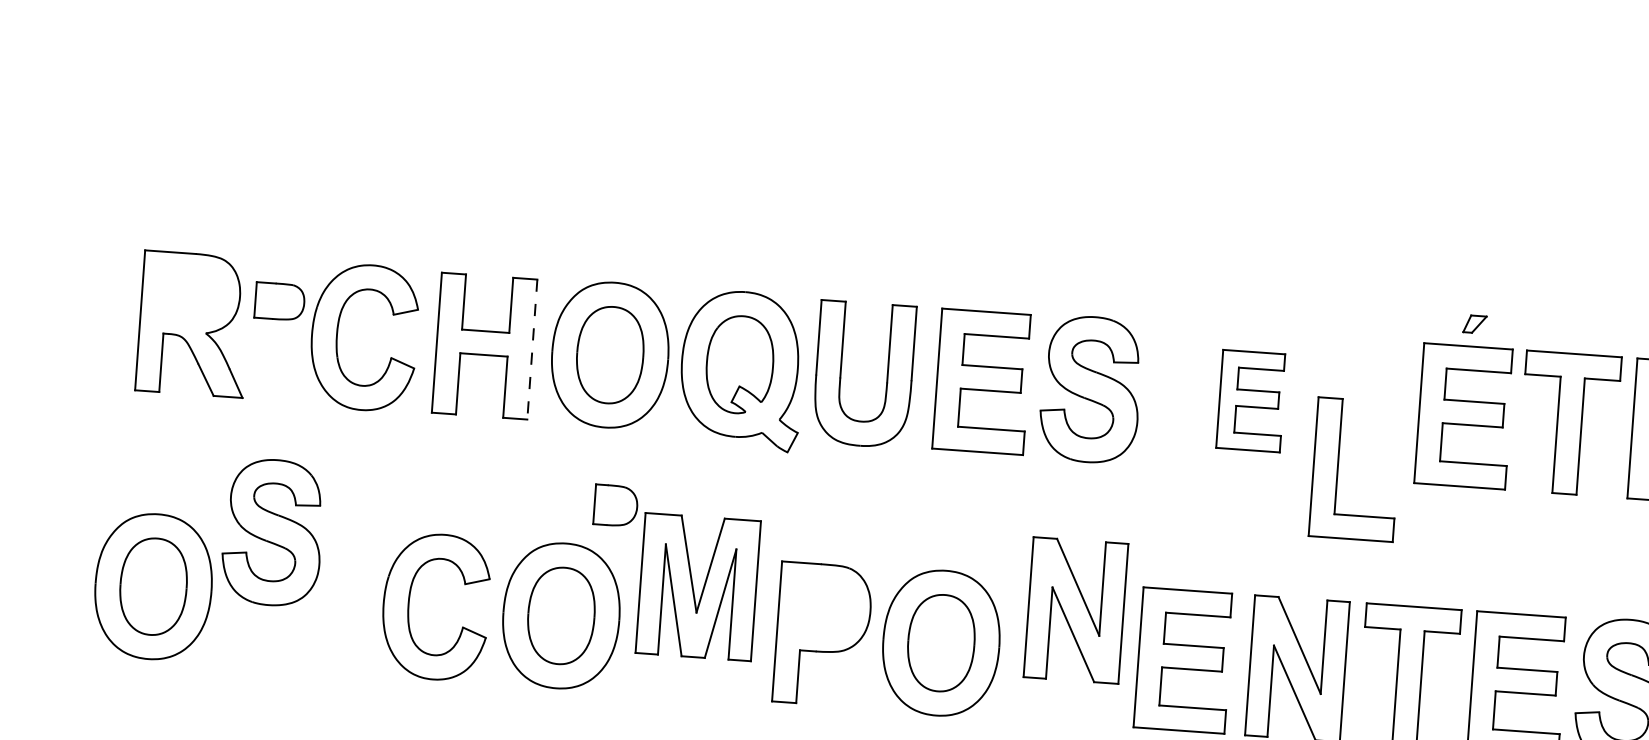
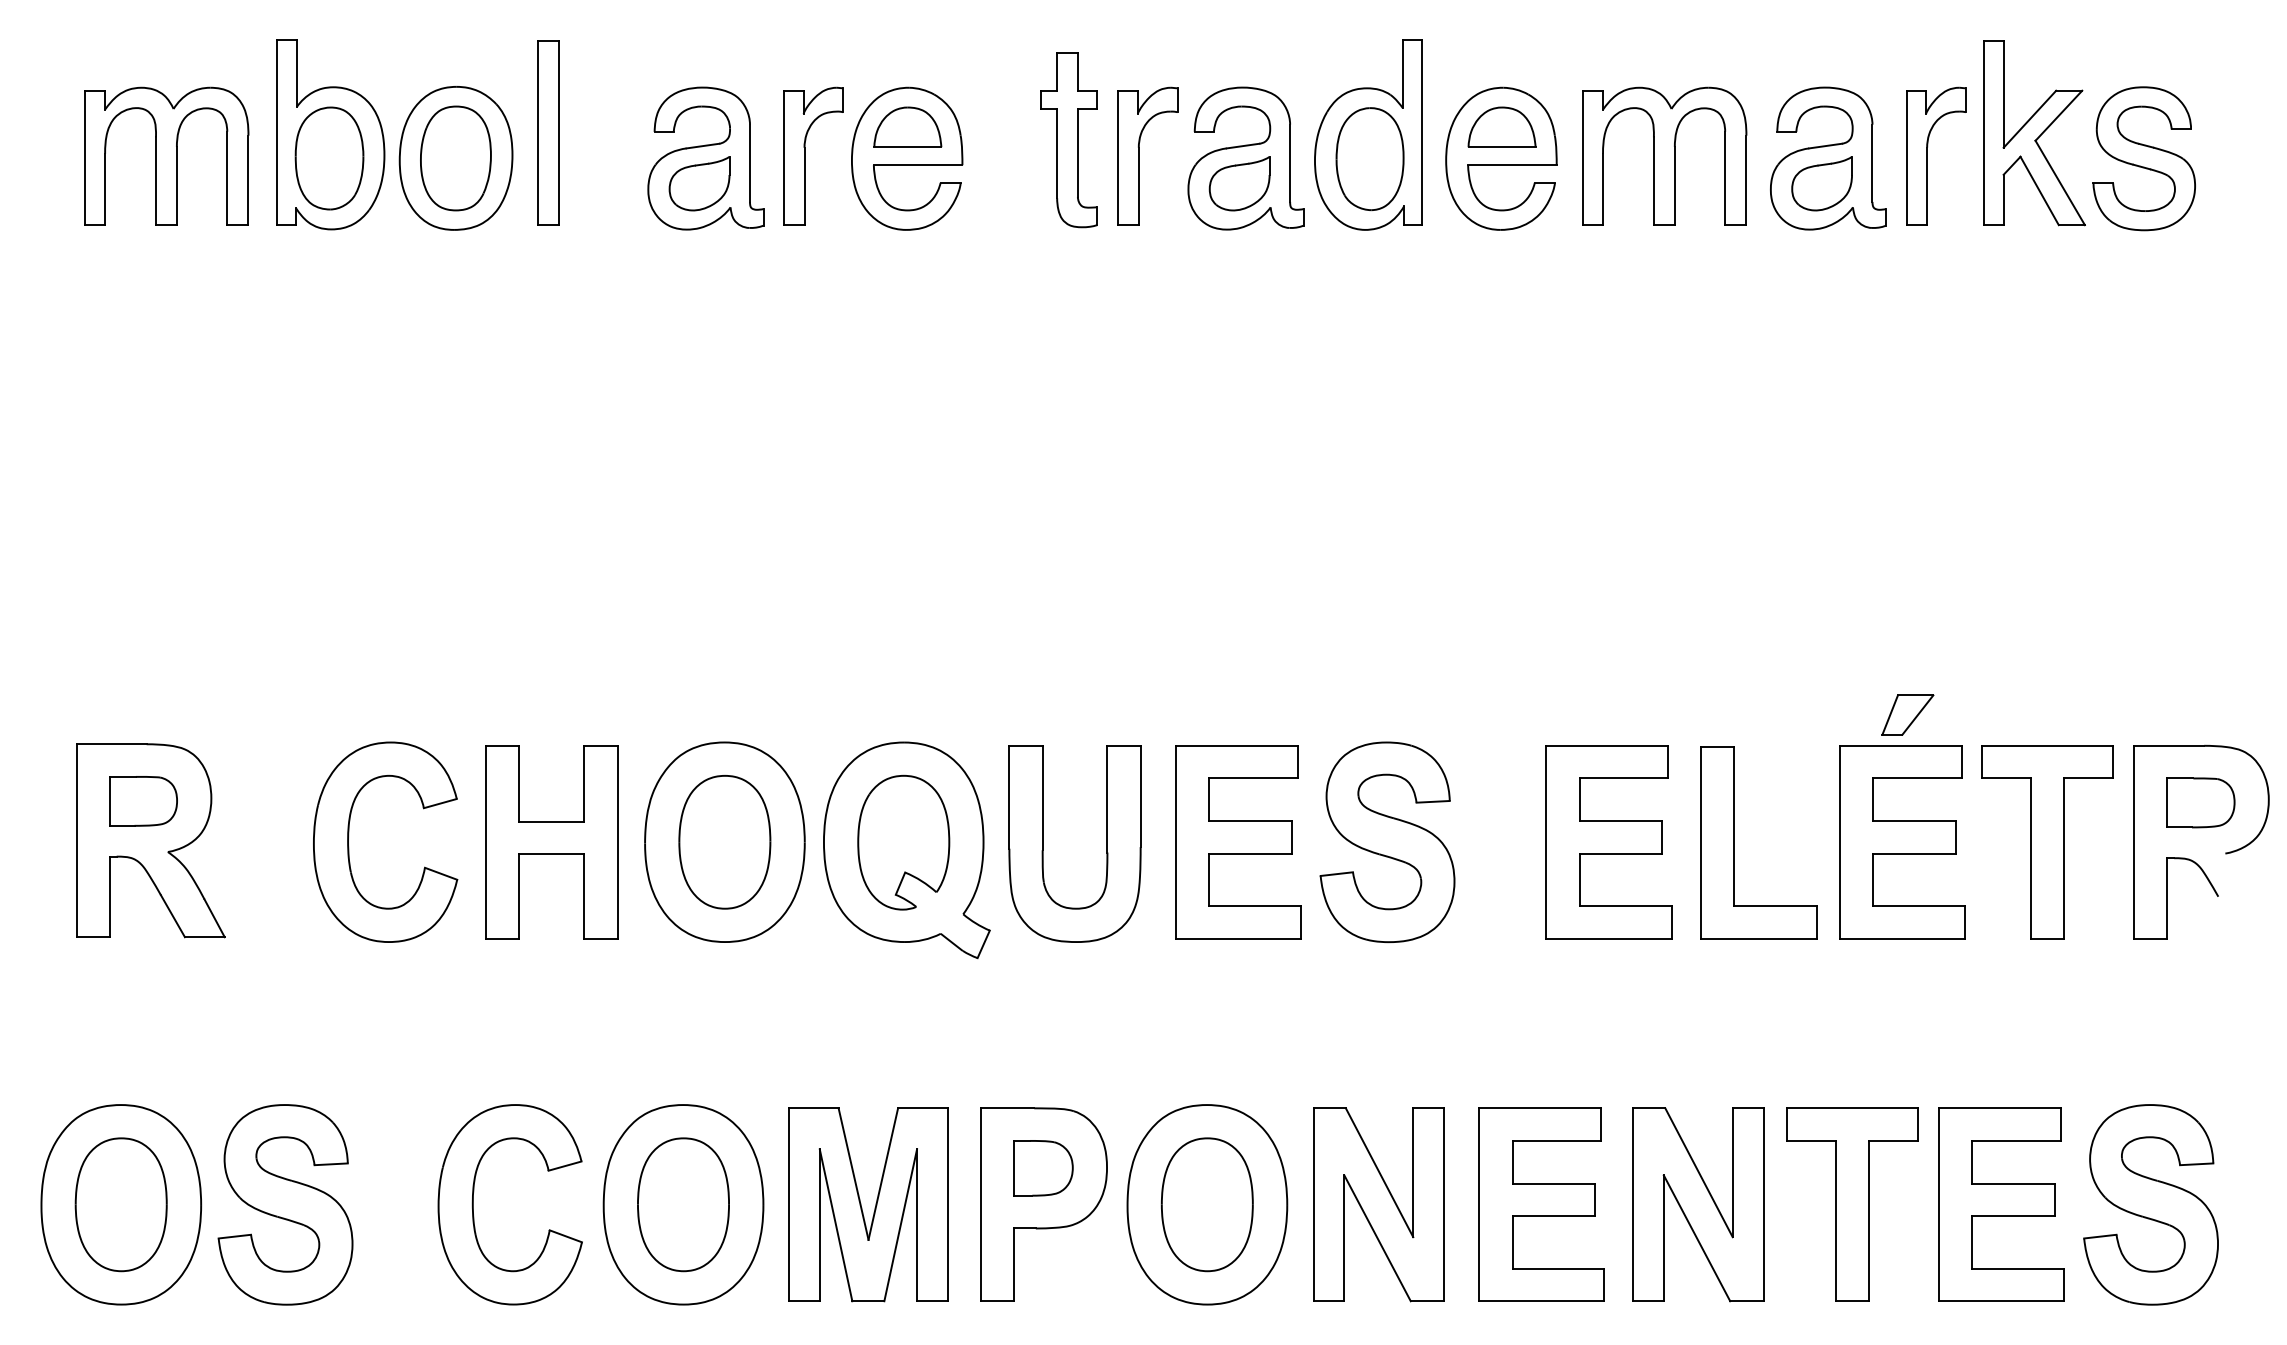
part: (279, 301) -> (143, 801), moved
part: (1474, 323) -> (1907, 714), size x1.67
line: (532, 349) -> (617, 842), dashed -> solid
part: (1251, 401) -> (1608, 842), size x1.43
part: (1338, 468) -> (1734, 842), moved
part: (615, 505) -> (1043, 1168), moved
part: (272, 532) -> (285, 1204), moved
part: (693, 588) -> (862, 1207), moved
part: (1075, 610) -> (1378, 1204), moved

